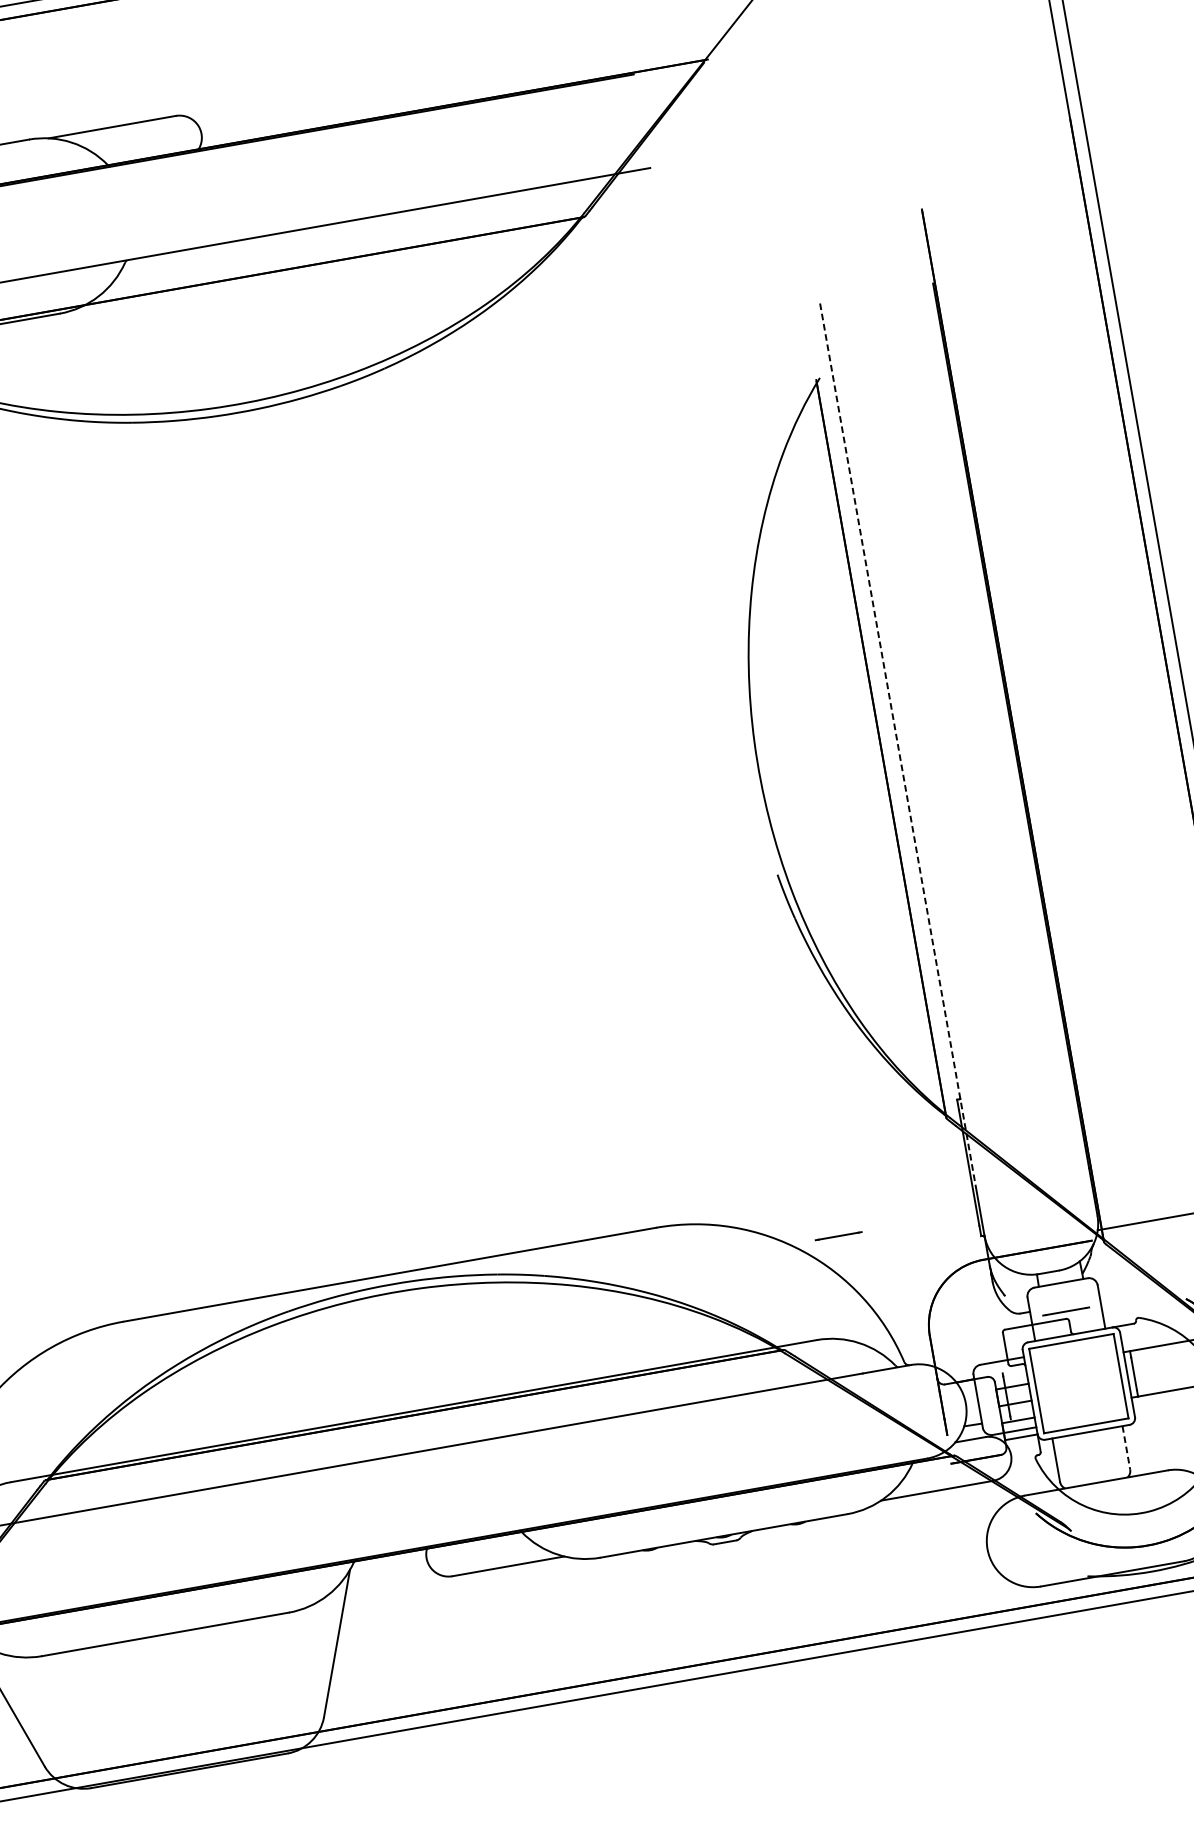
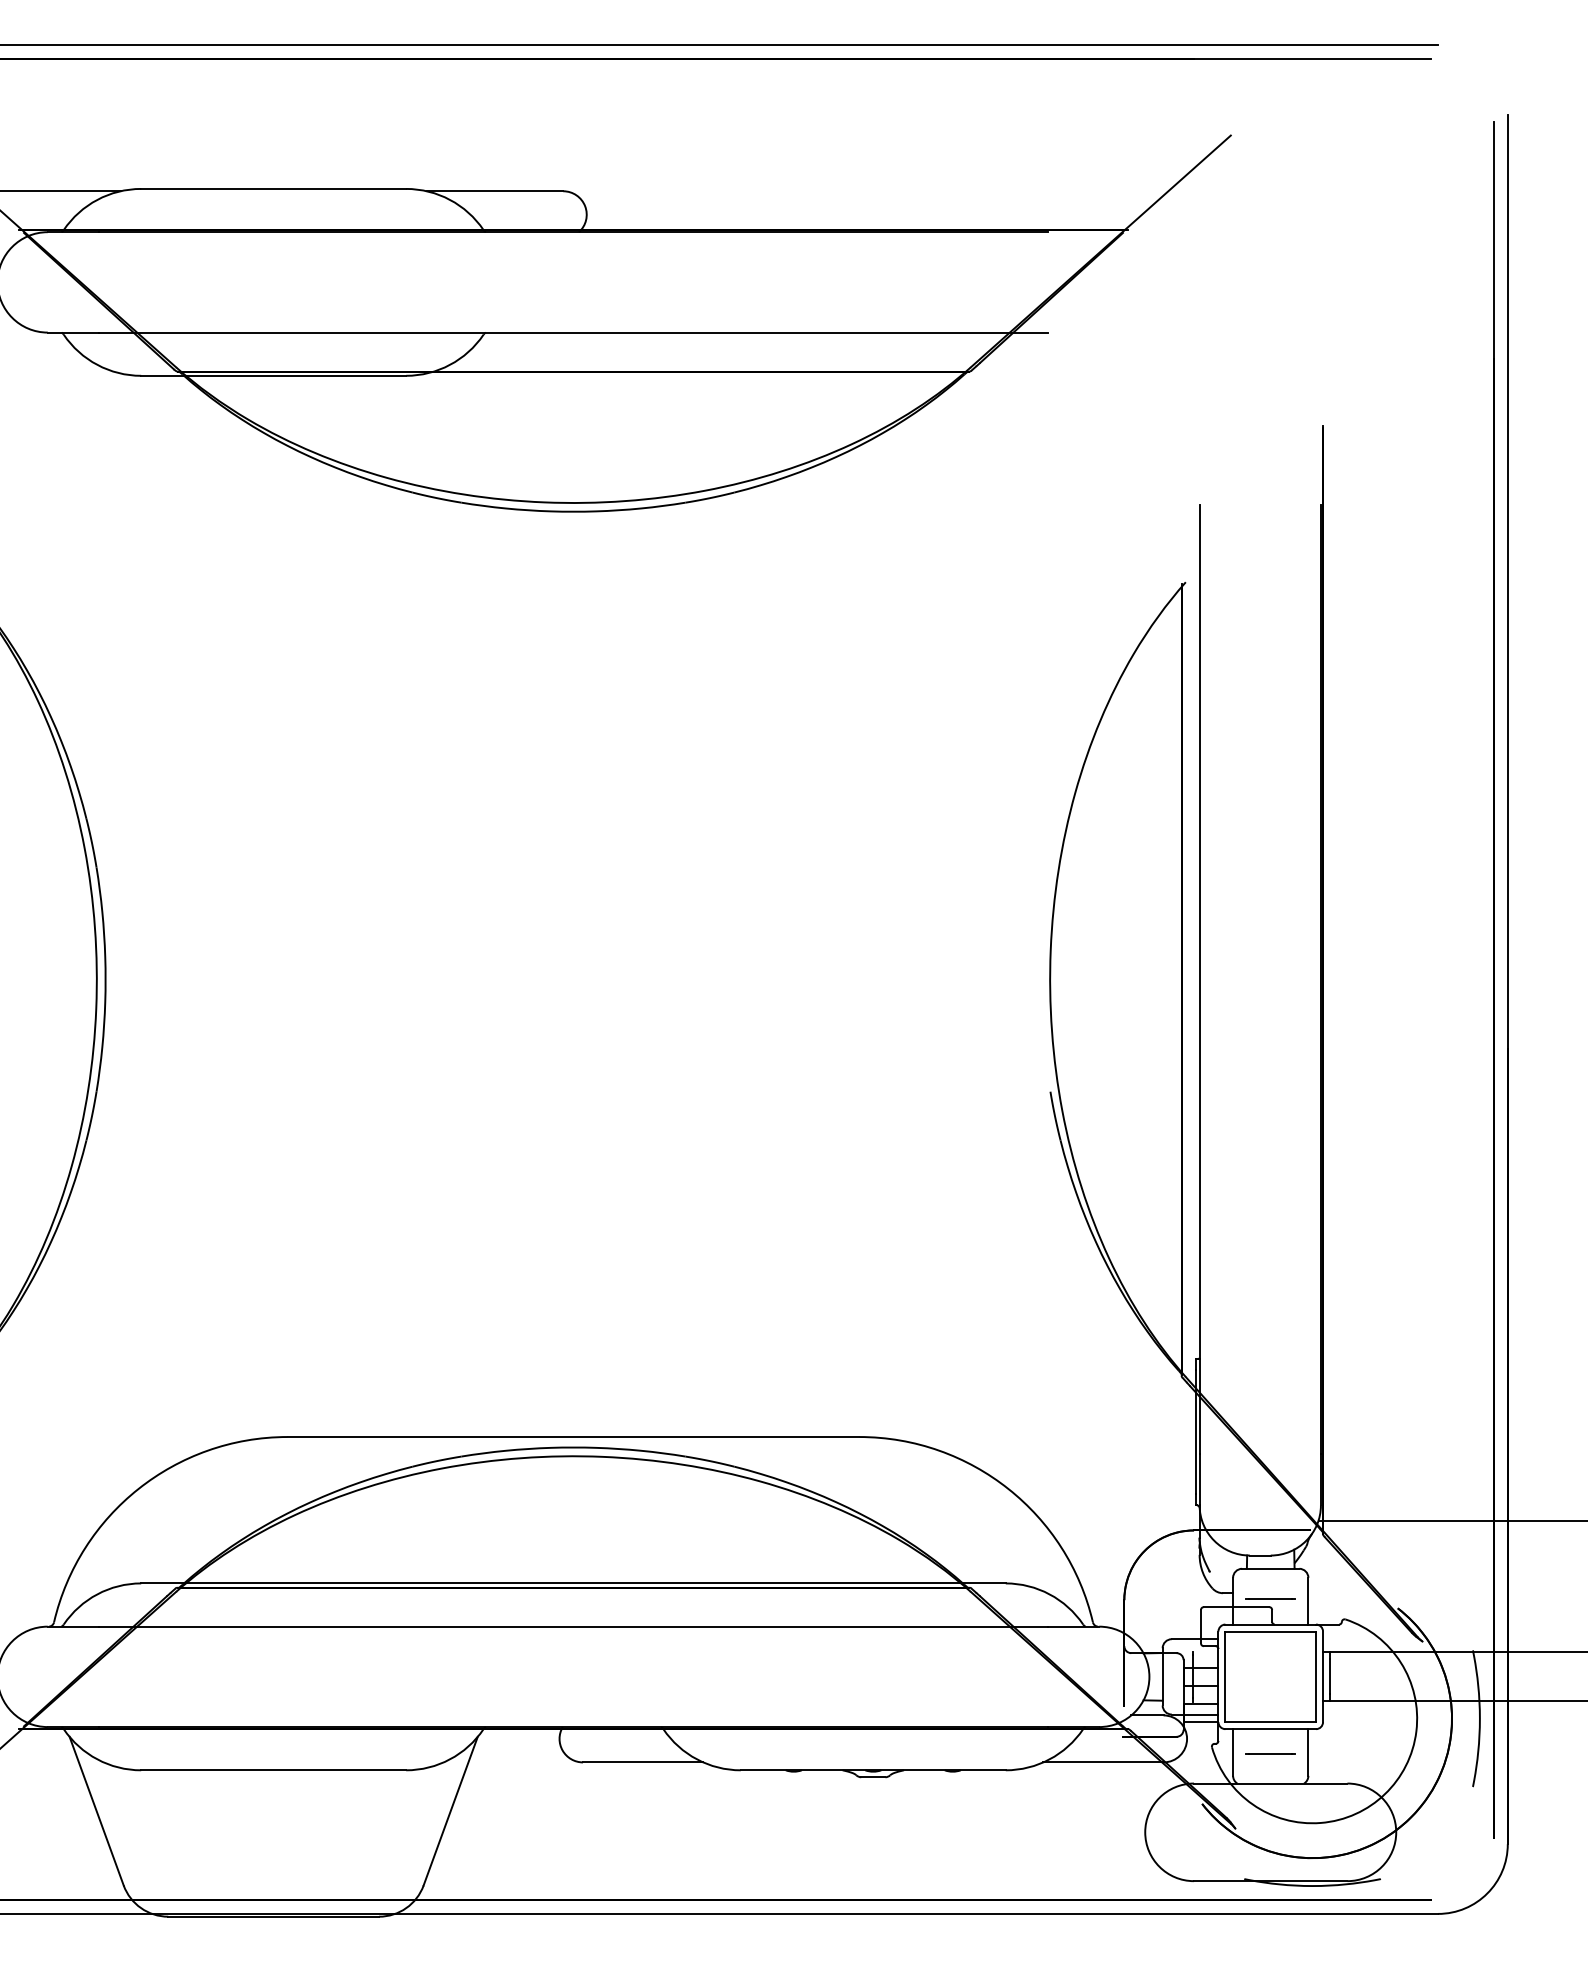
line: (897, 745) -> (1199, 979), dashed -> solid
line: (838, 1235) -> (1270, 1753), moved
line: (1126, 1448) -> (1308, 1753), dashed -> solid

